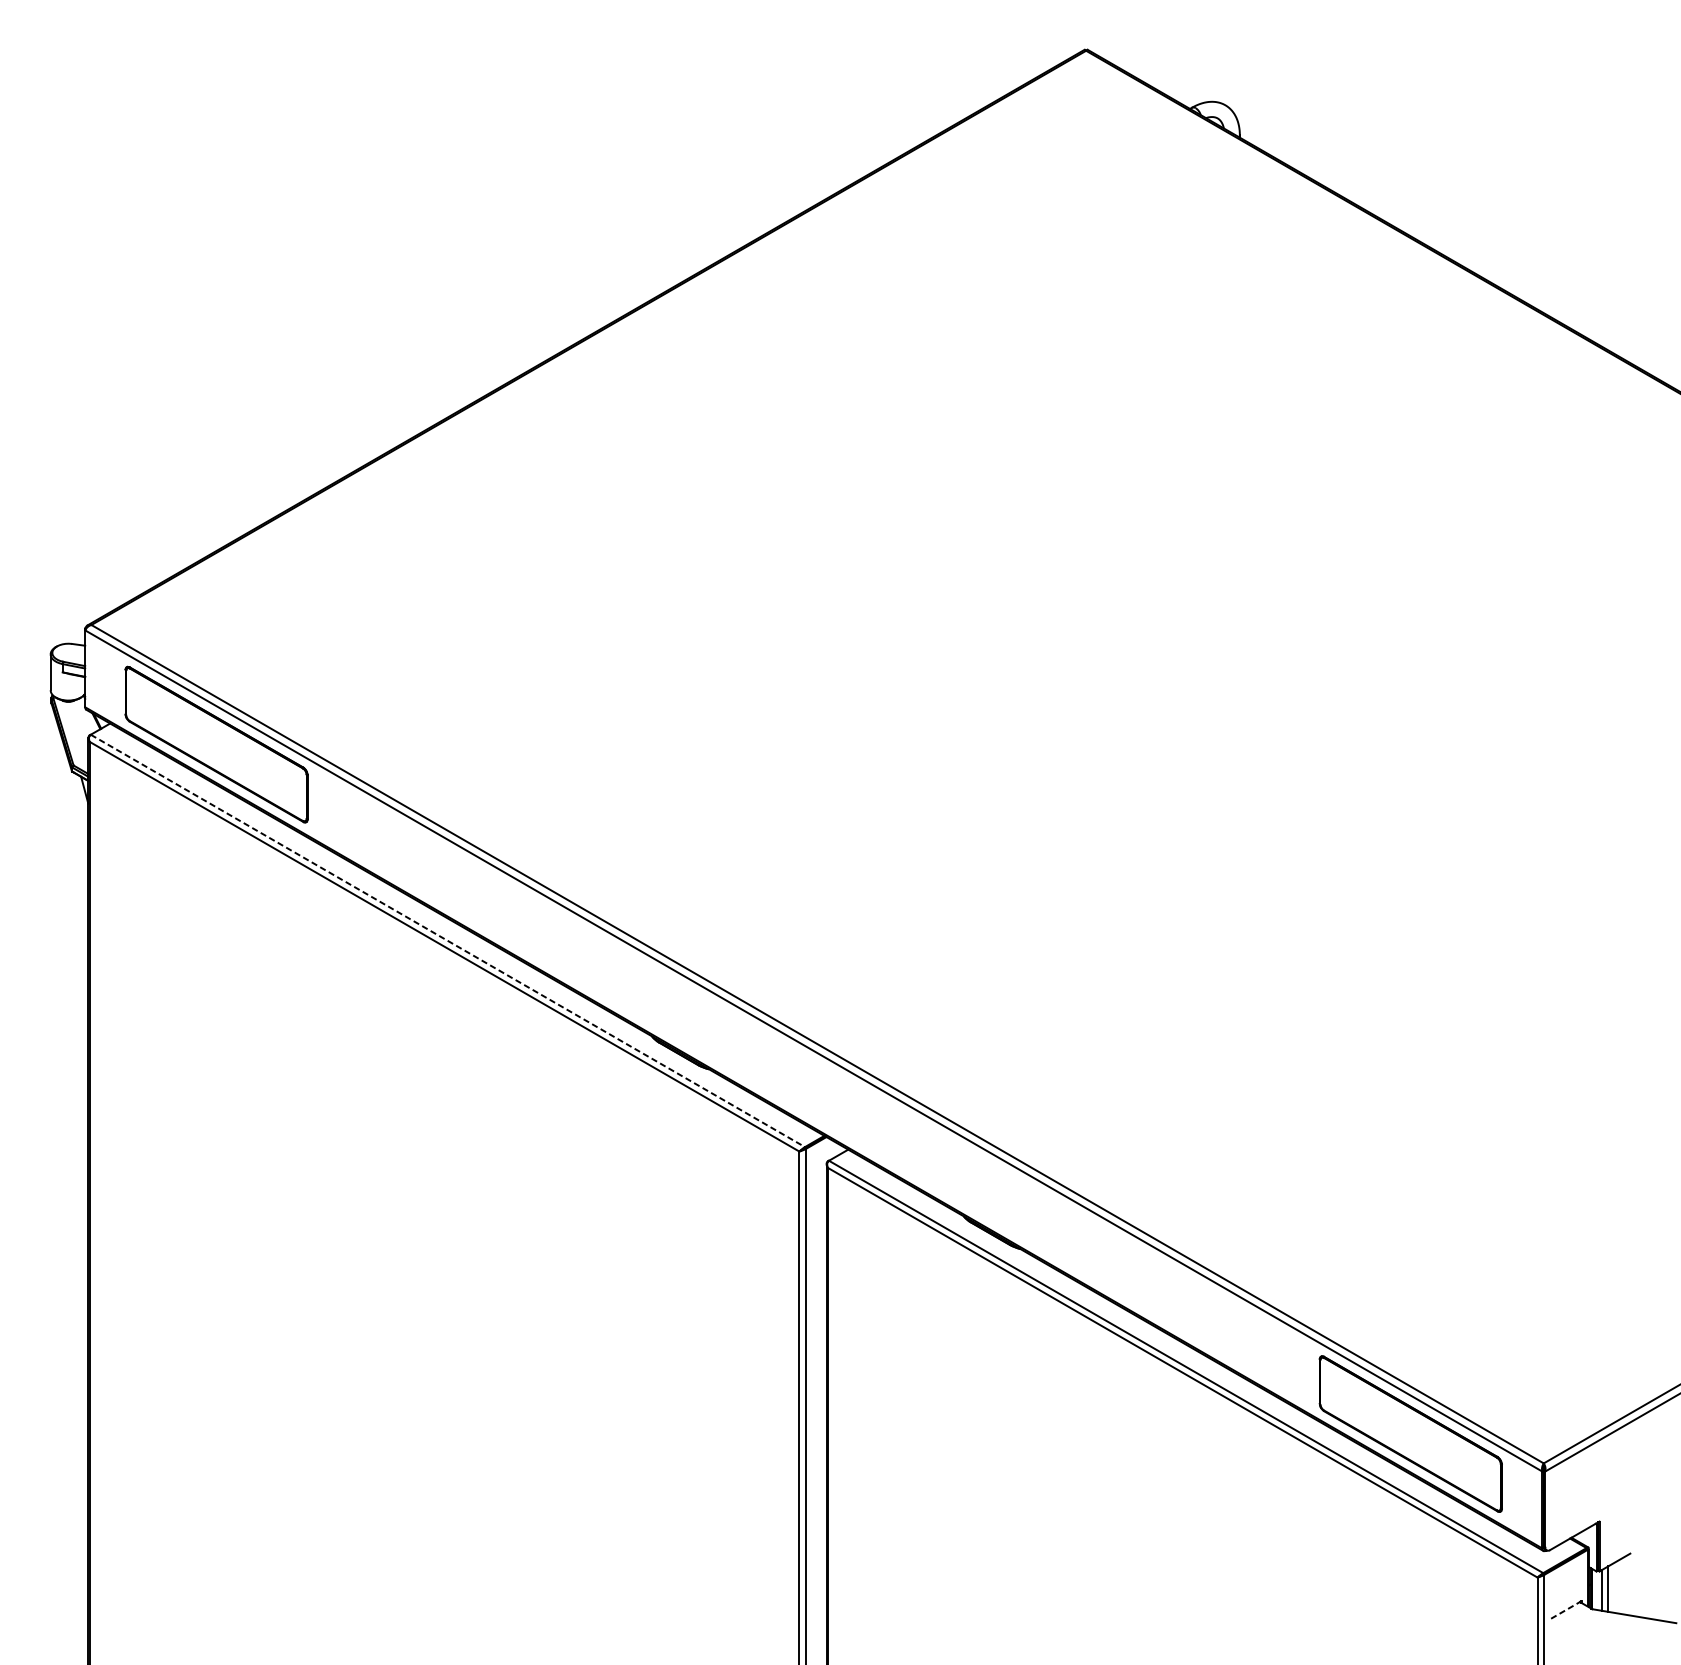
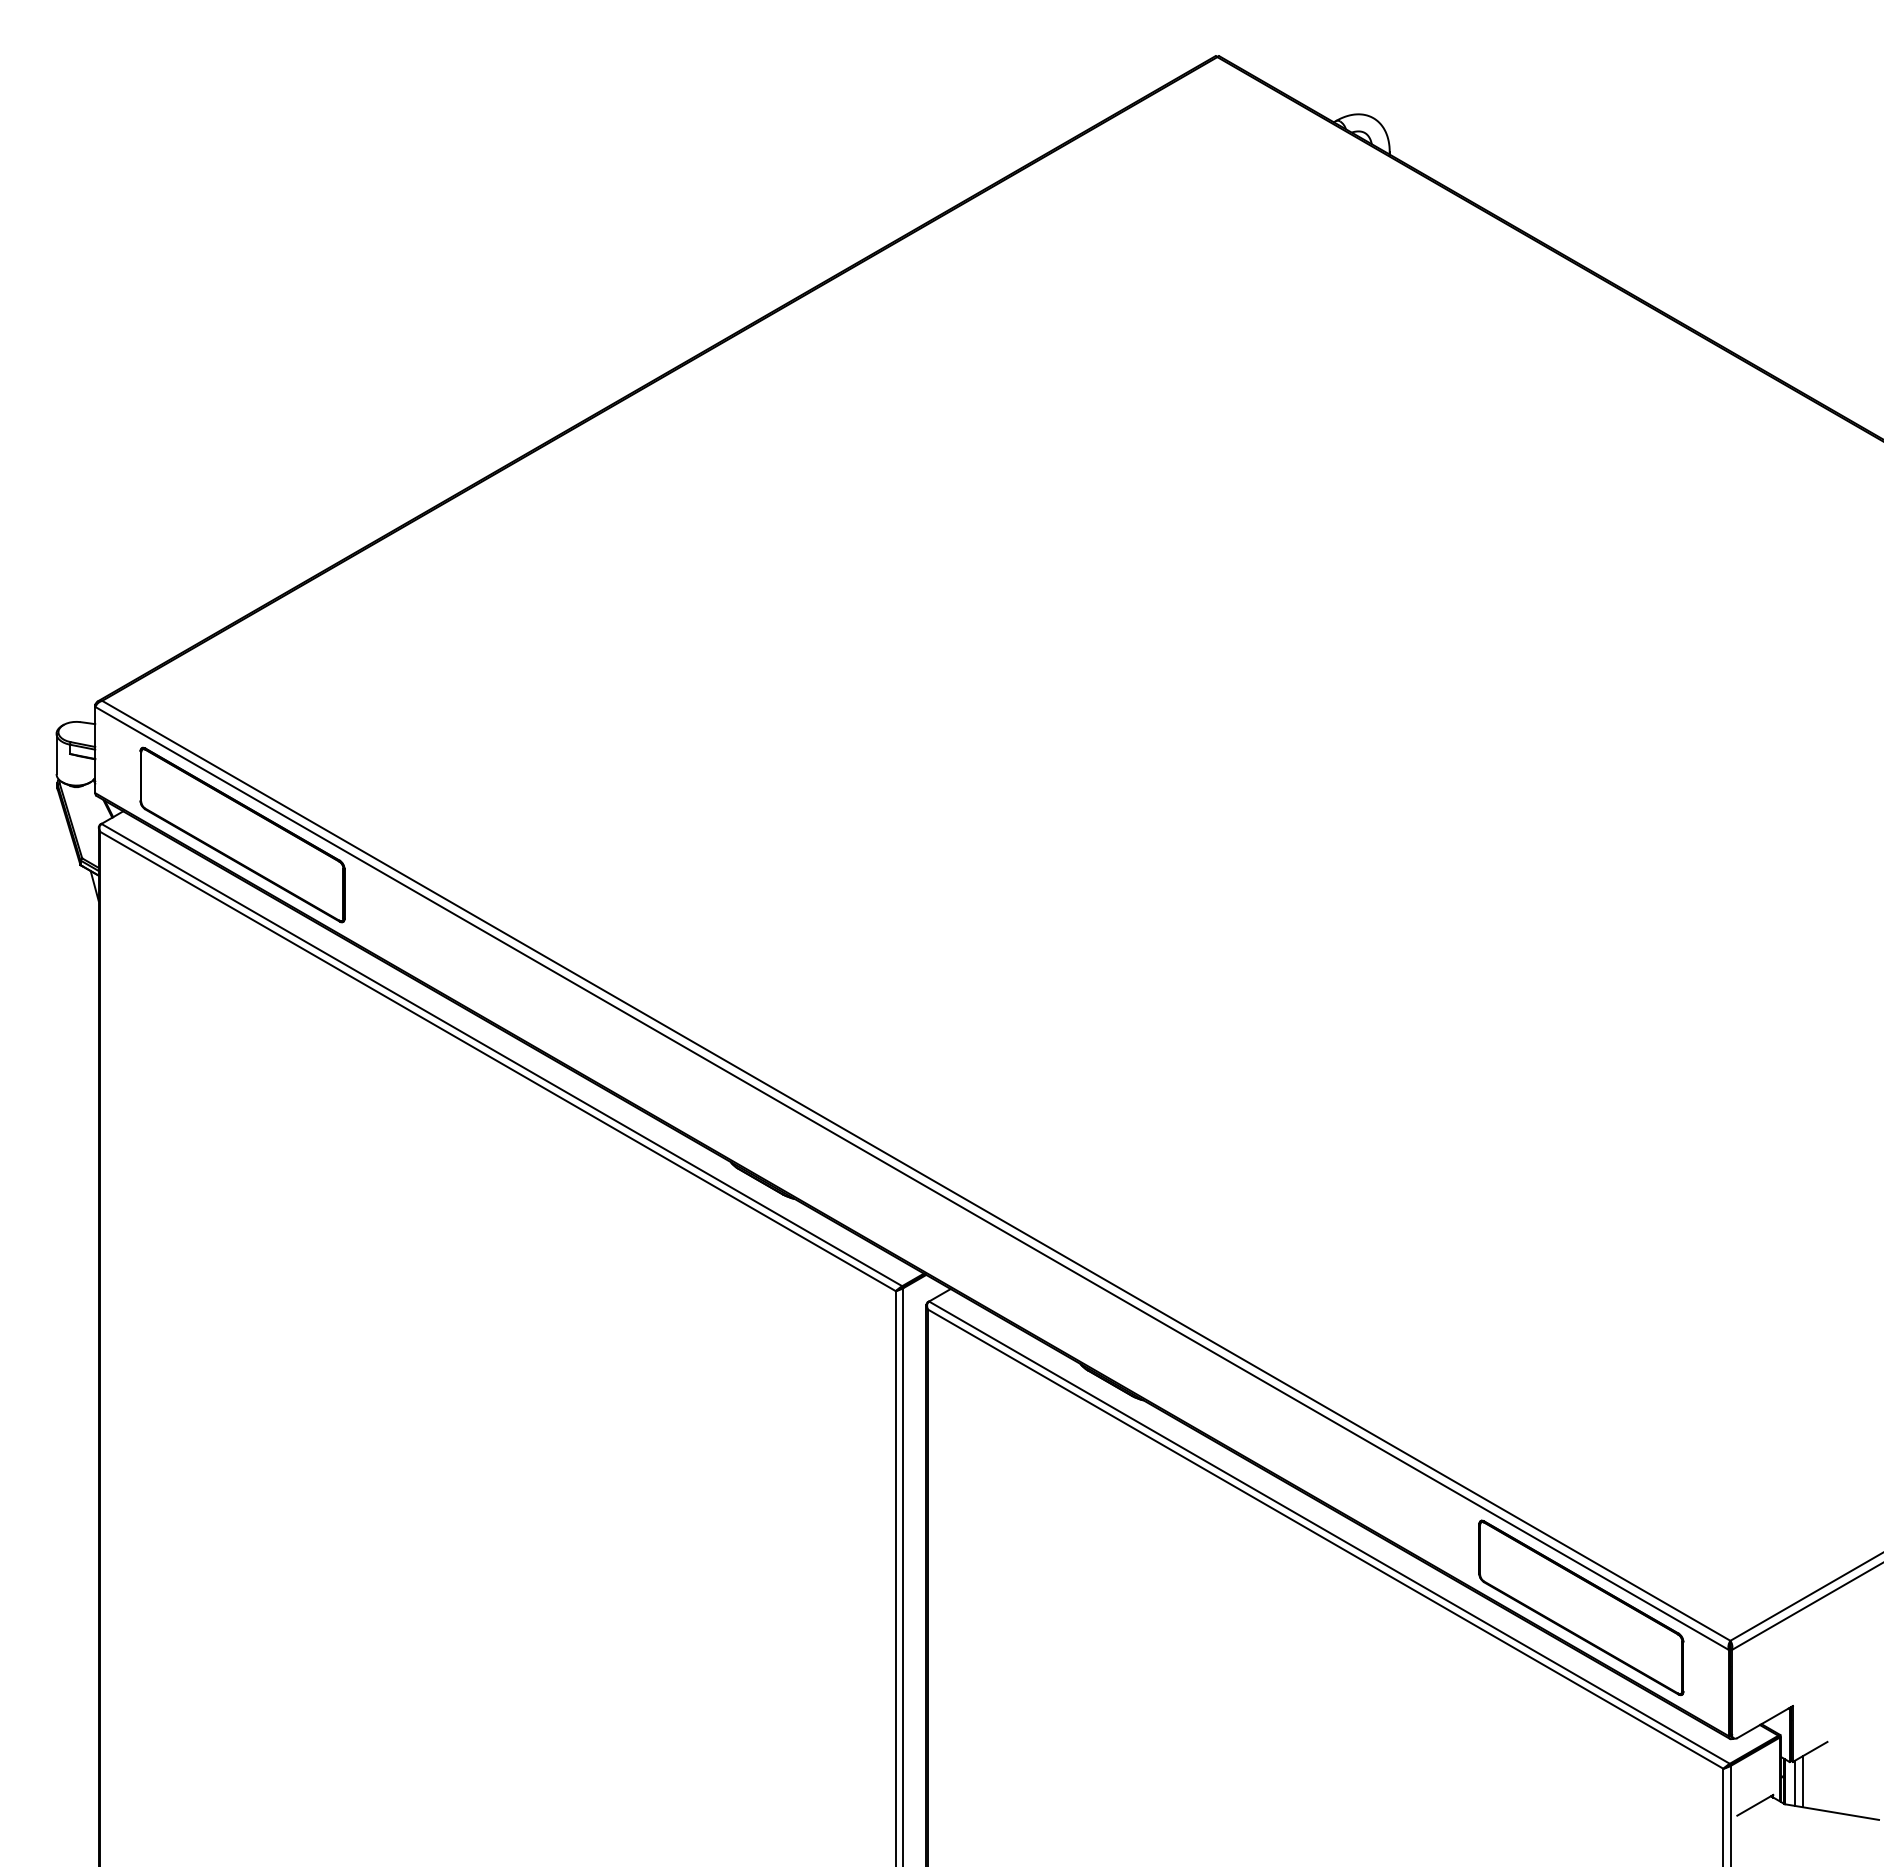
line: (448, 941) -> (502, 1055), dashed -> solid
line: (1566, 1610) -> (1755, 1805), dashed -> solid

